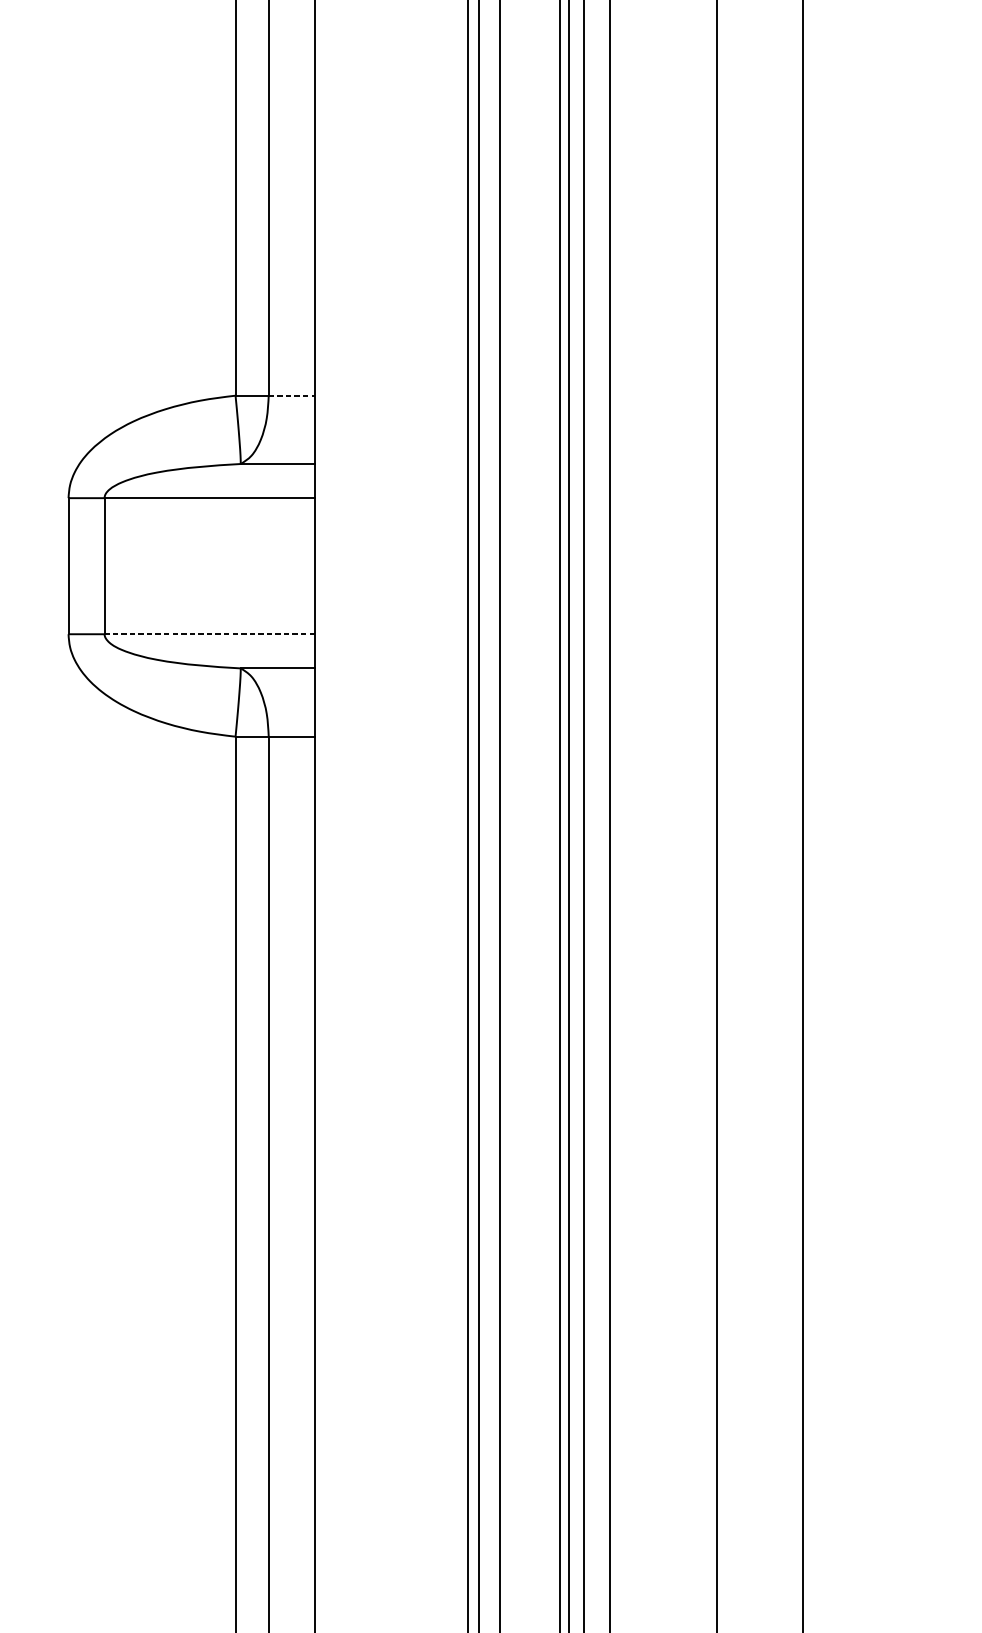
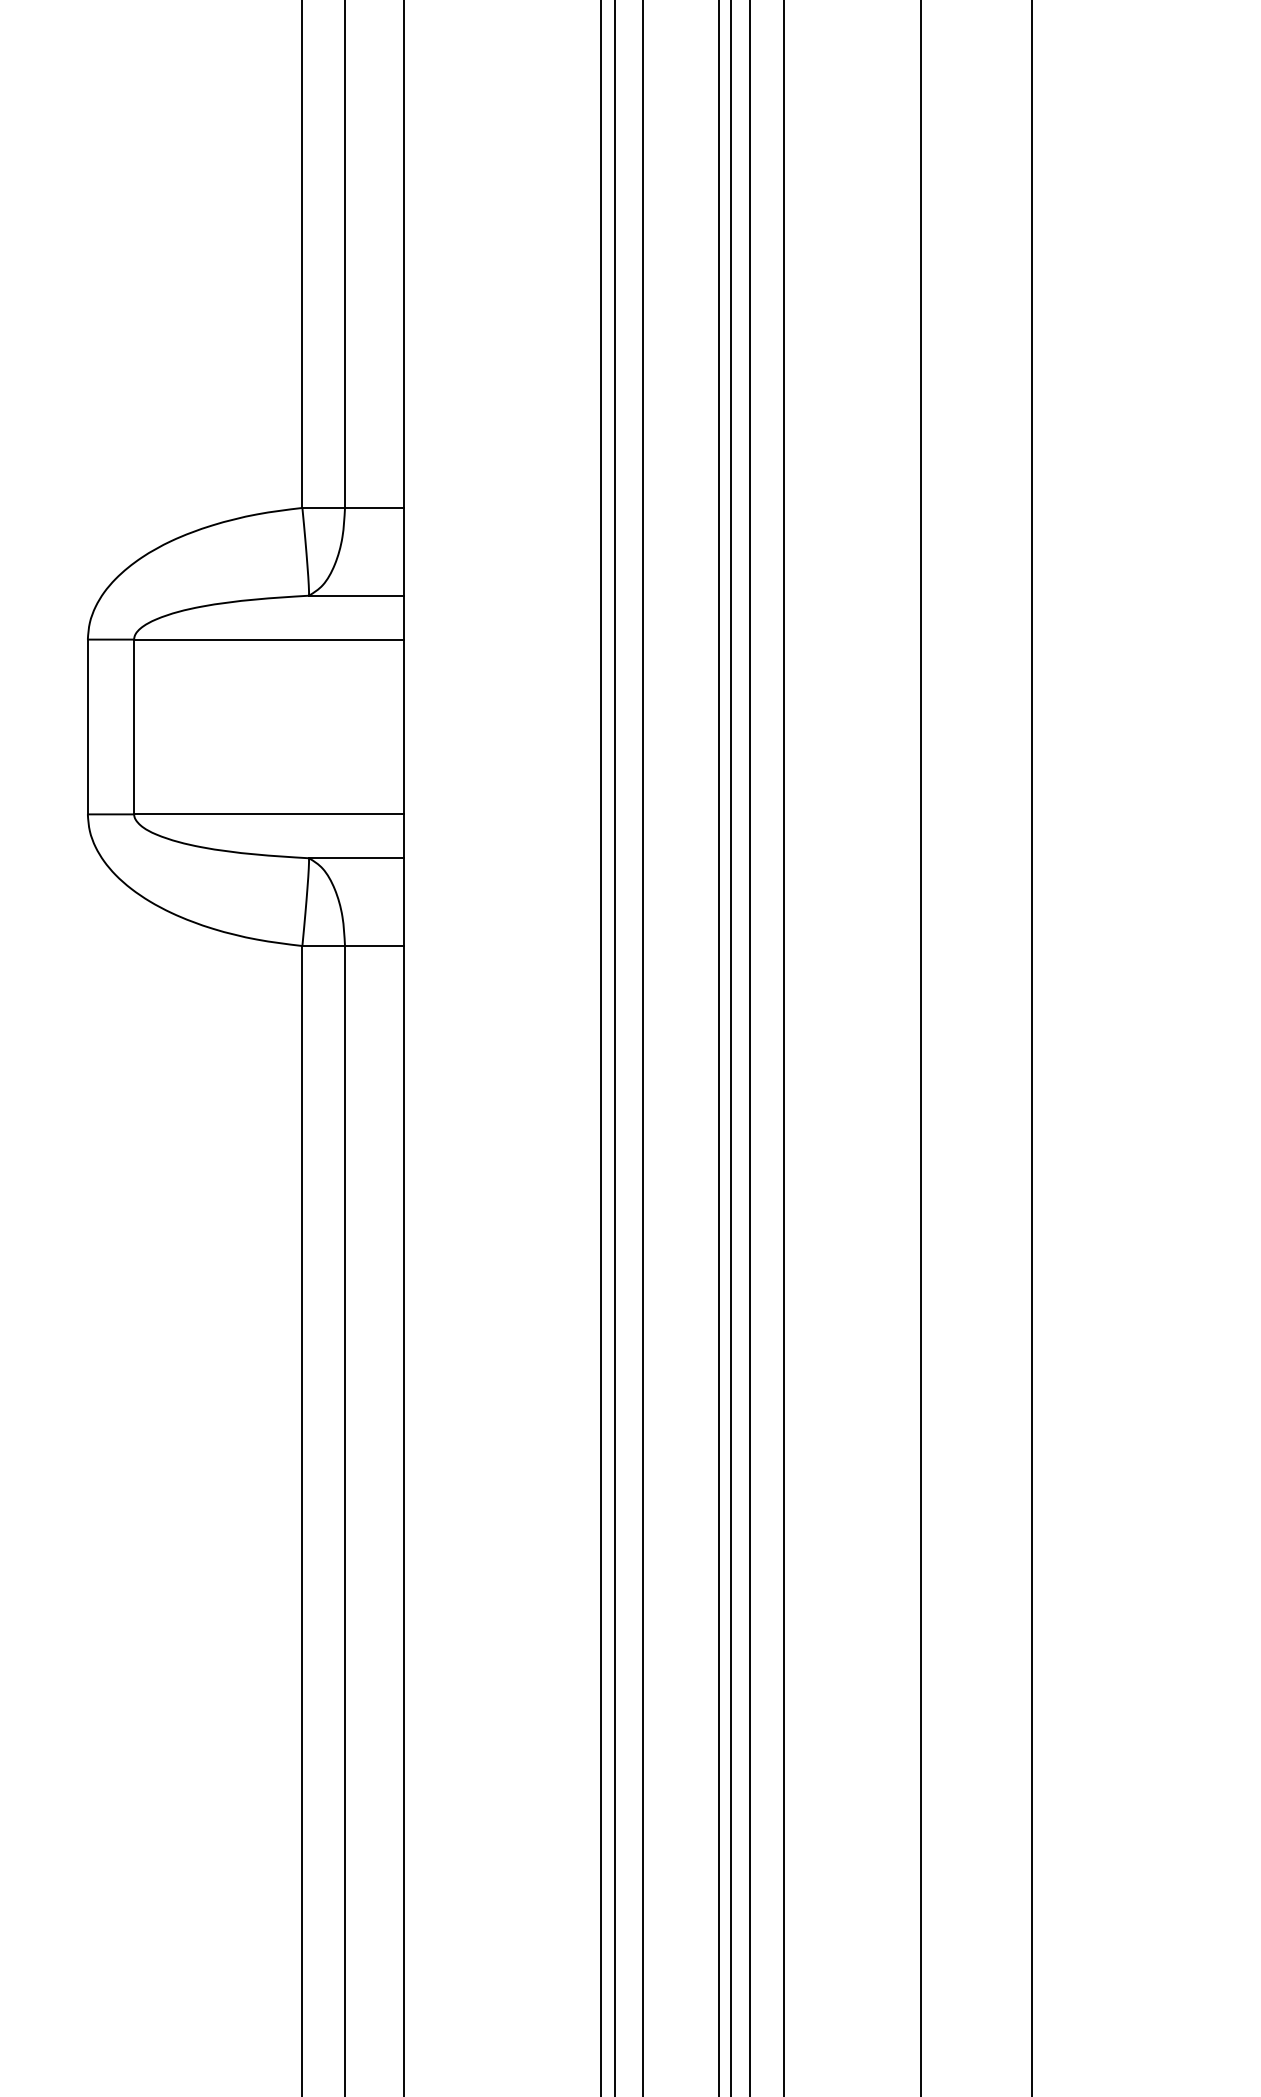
line: (291, 395) -> (374, 507), dashed -> solid
line: (209, 634) -> (268, 814), dashed -> solid

